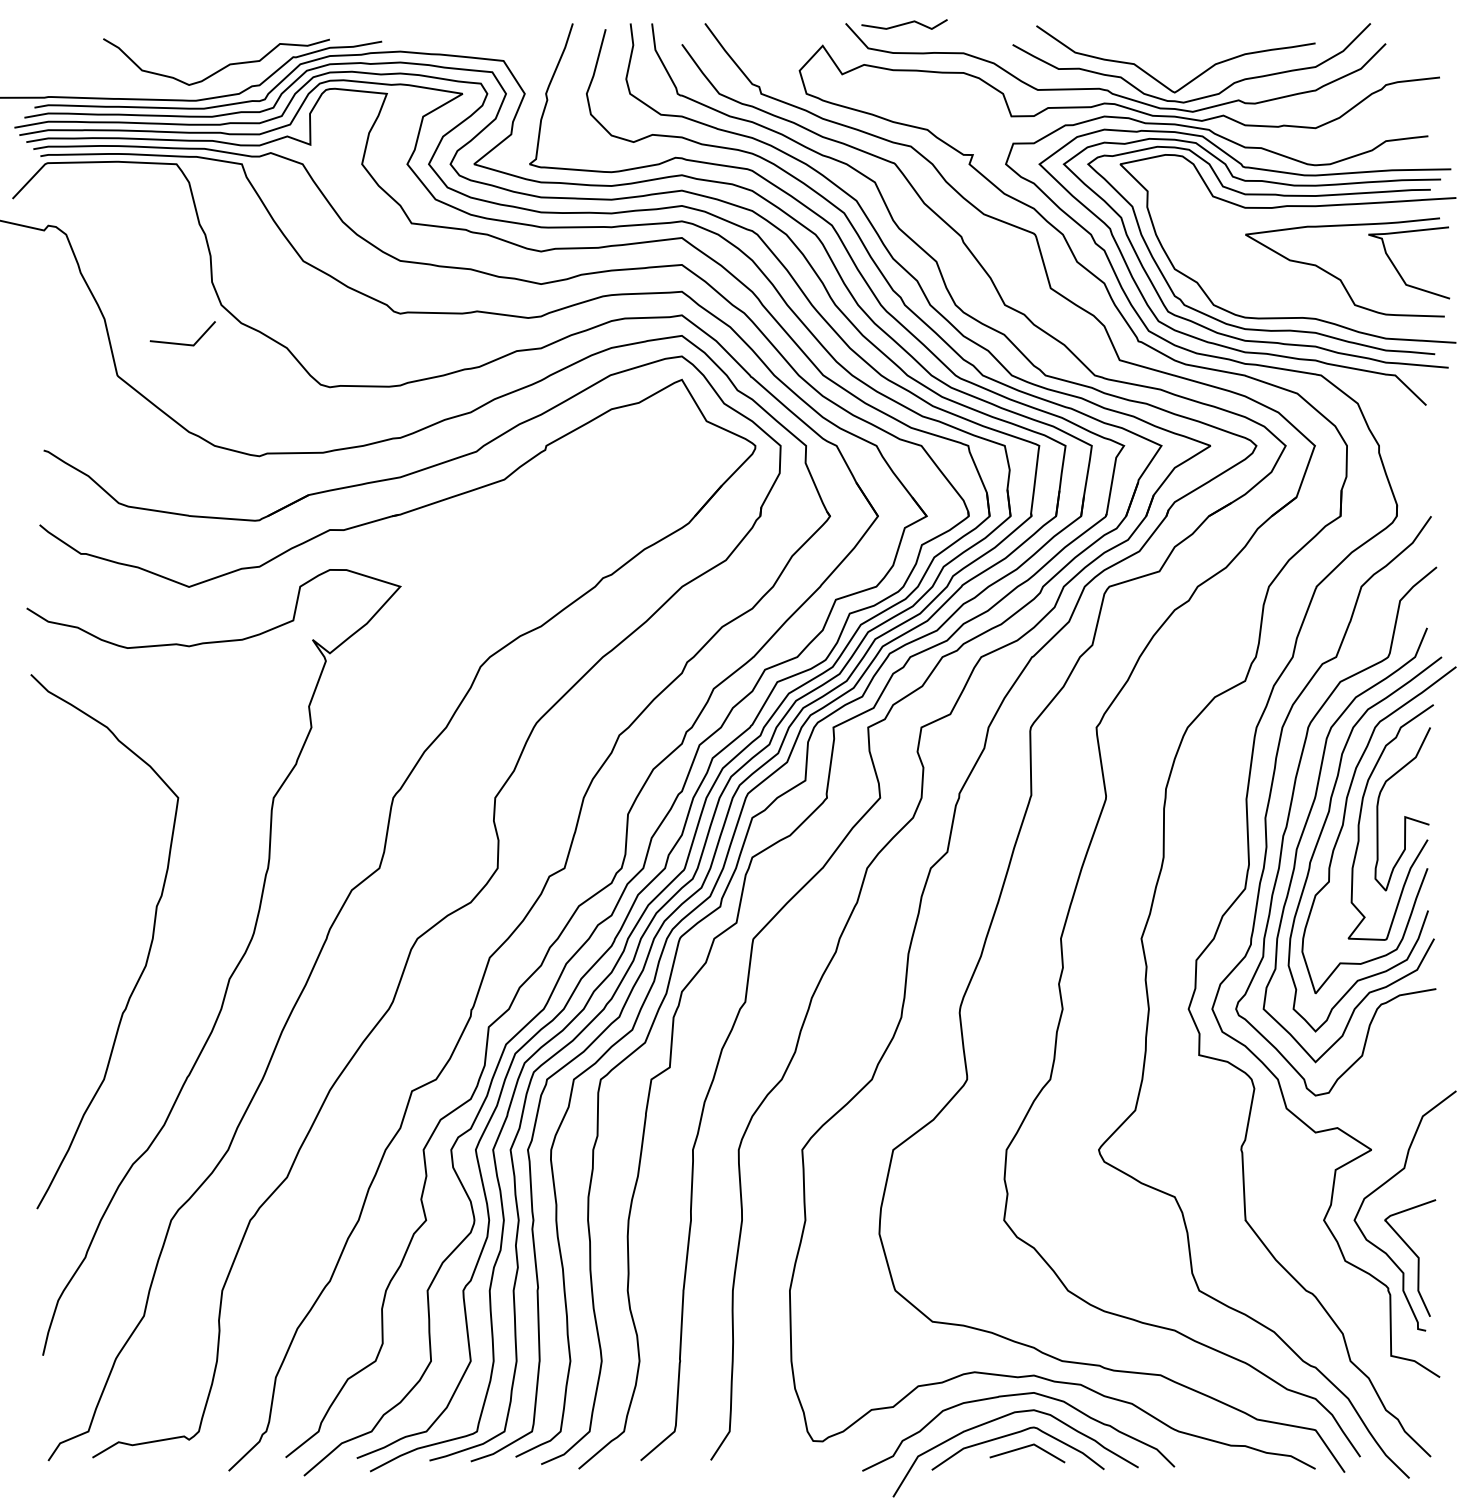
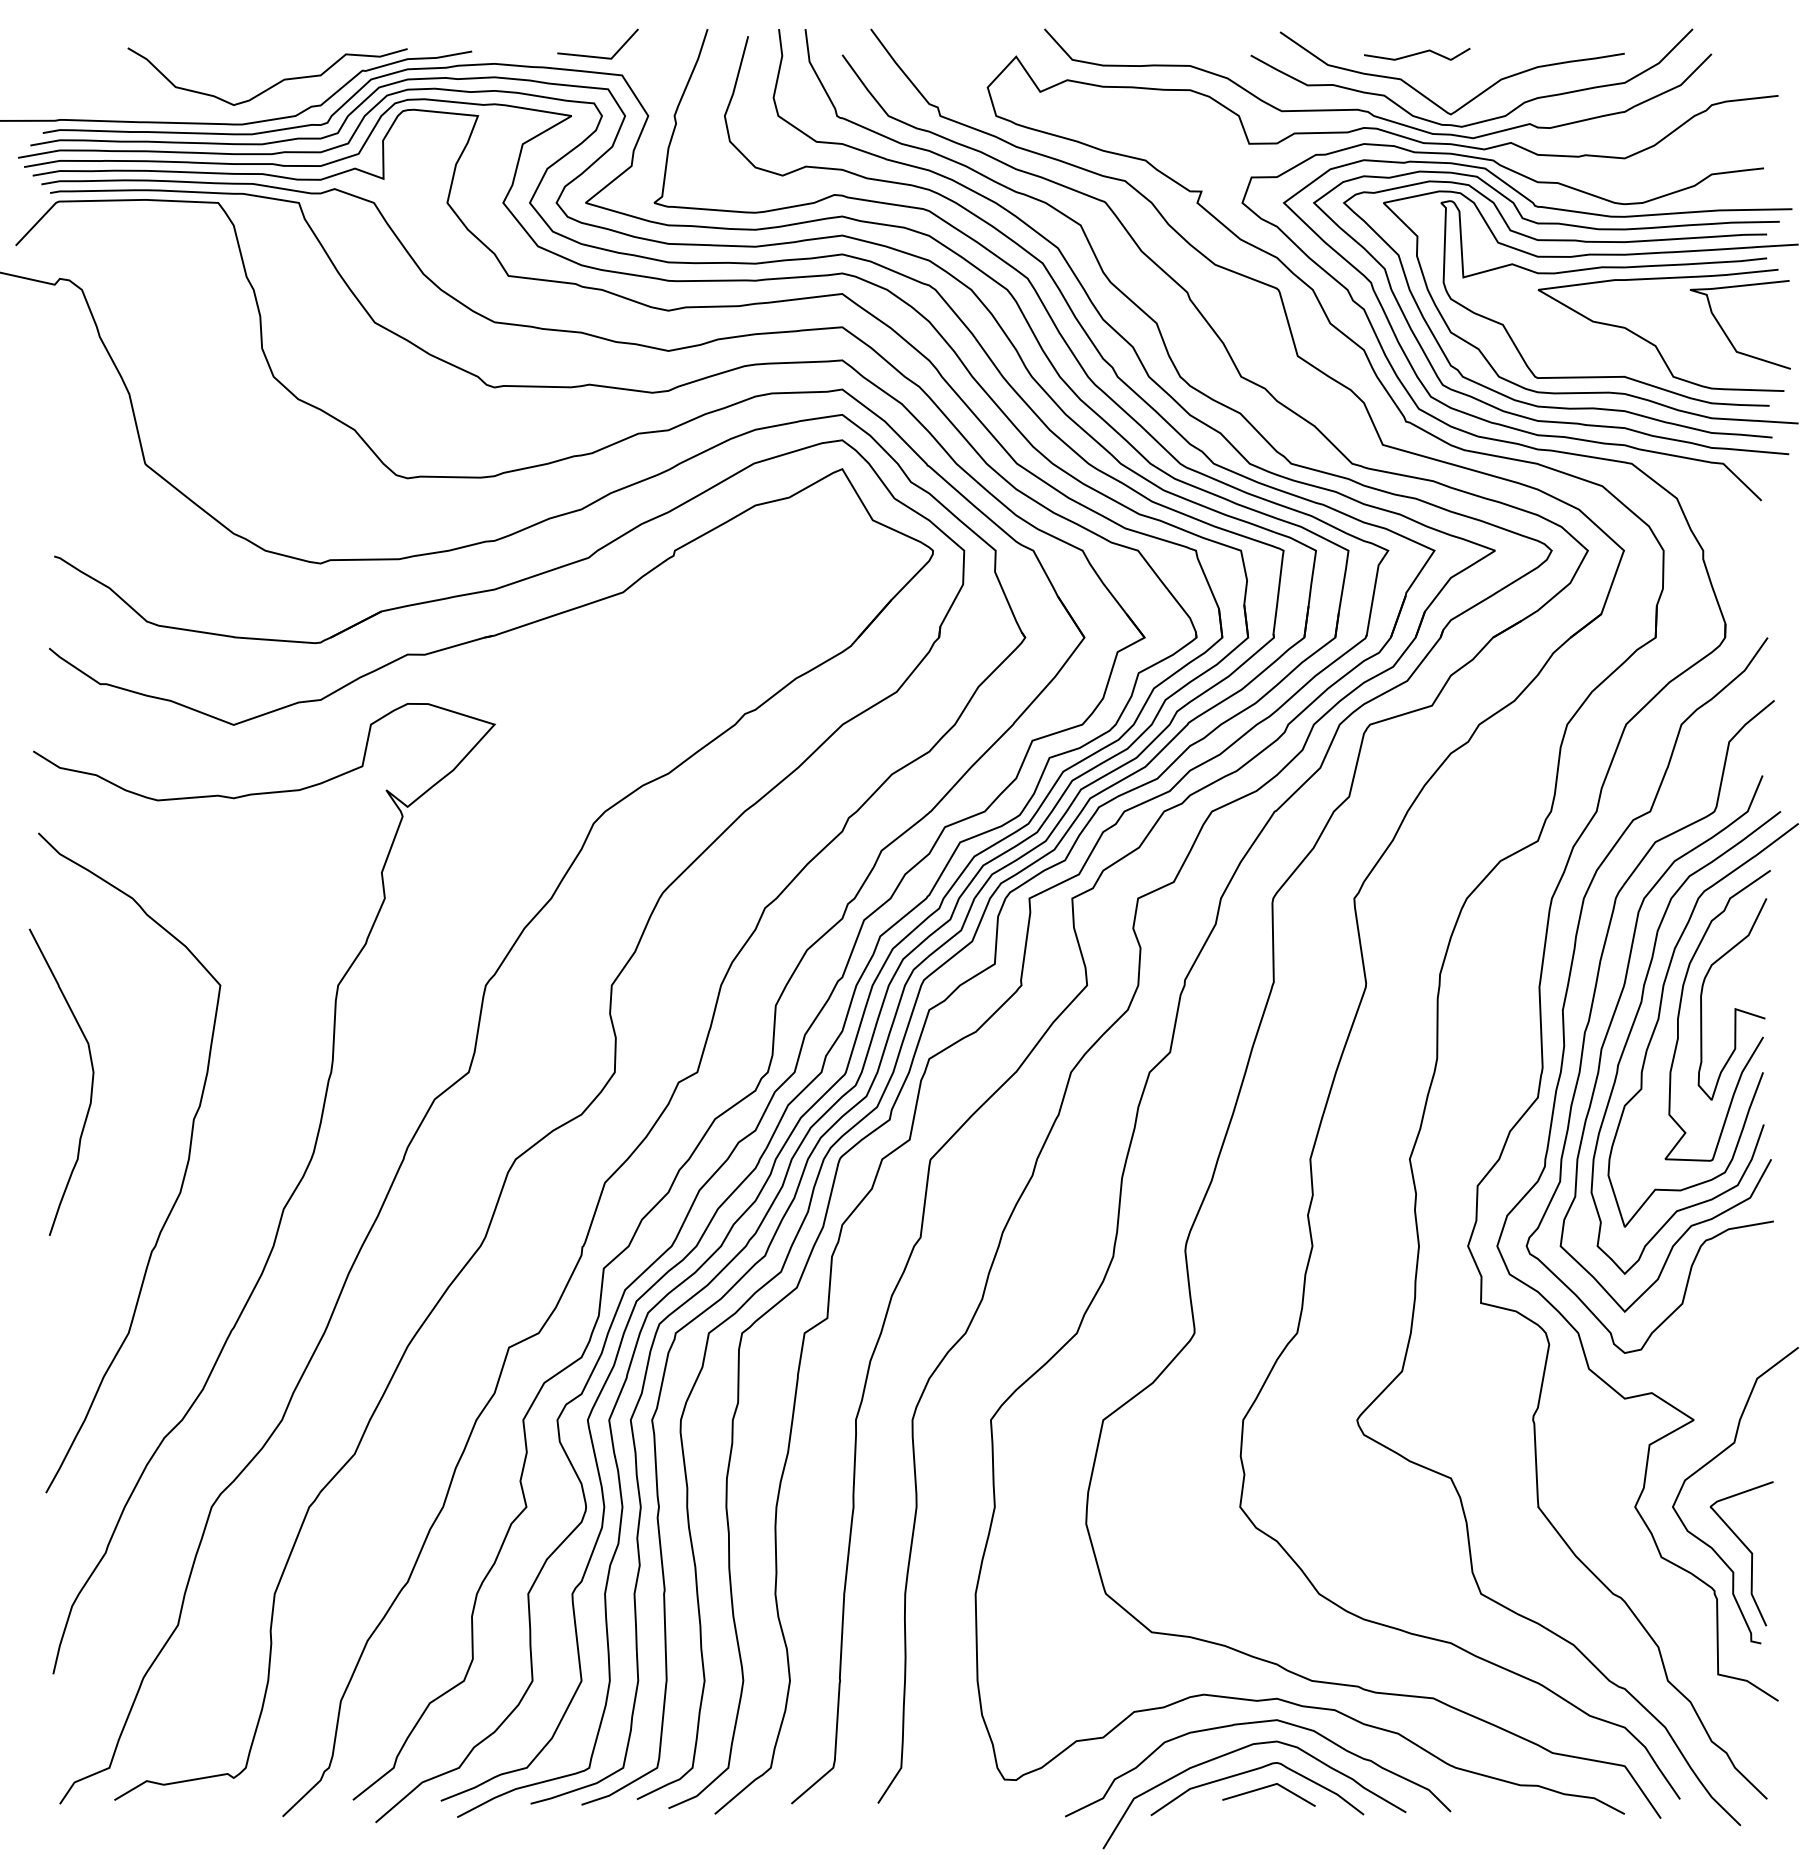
line: (904, 23) -> (1417, 53), moved
curve: (1299, 217) -> (1604, 268), added
line: (182, 343) -> (597, 56), moved
curve: (73, 875) -> (91, 1081), added

